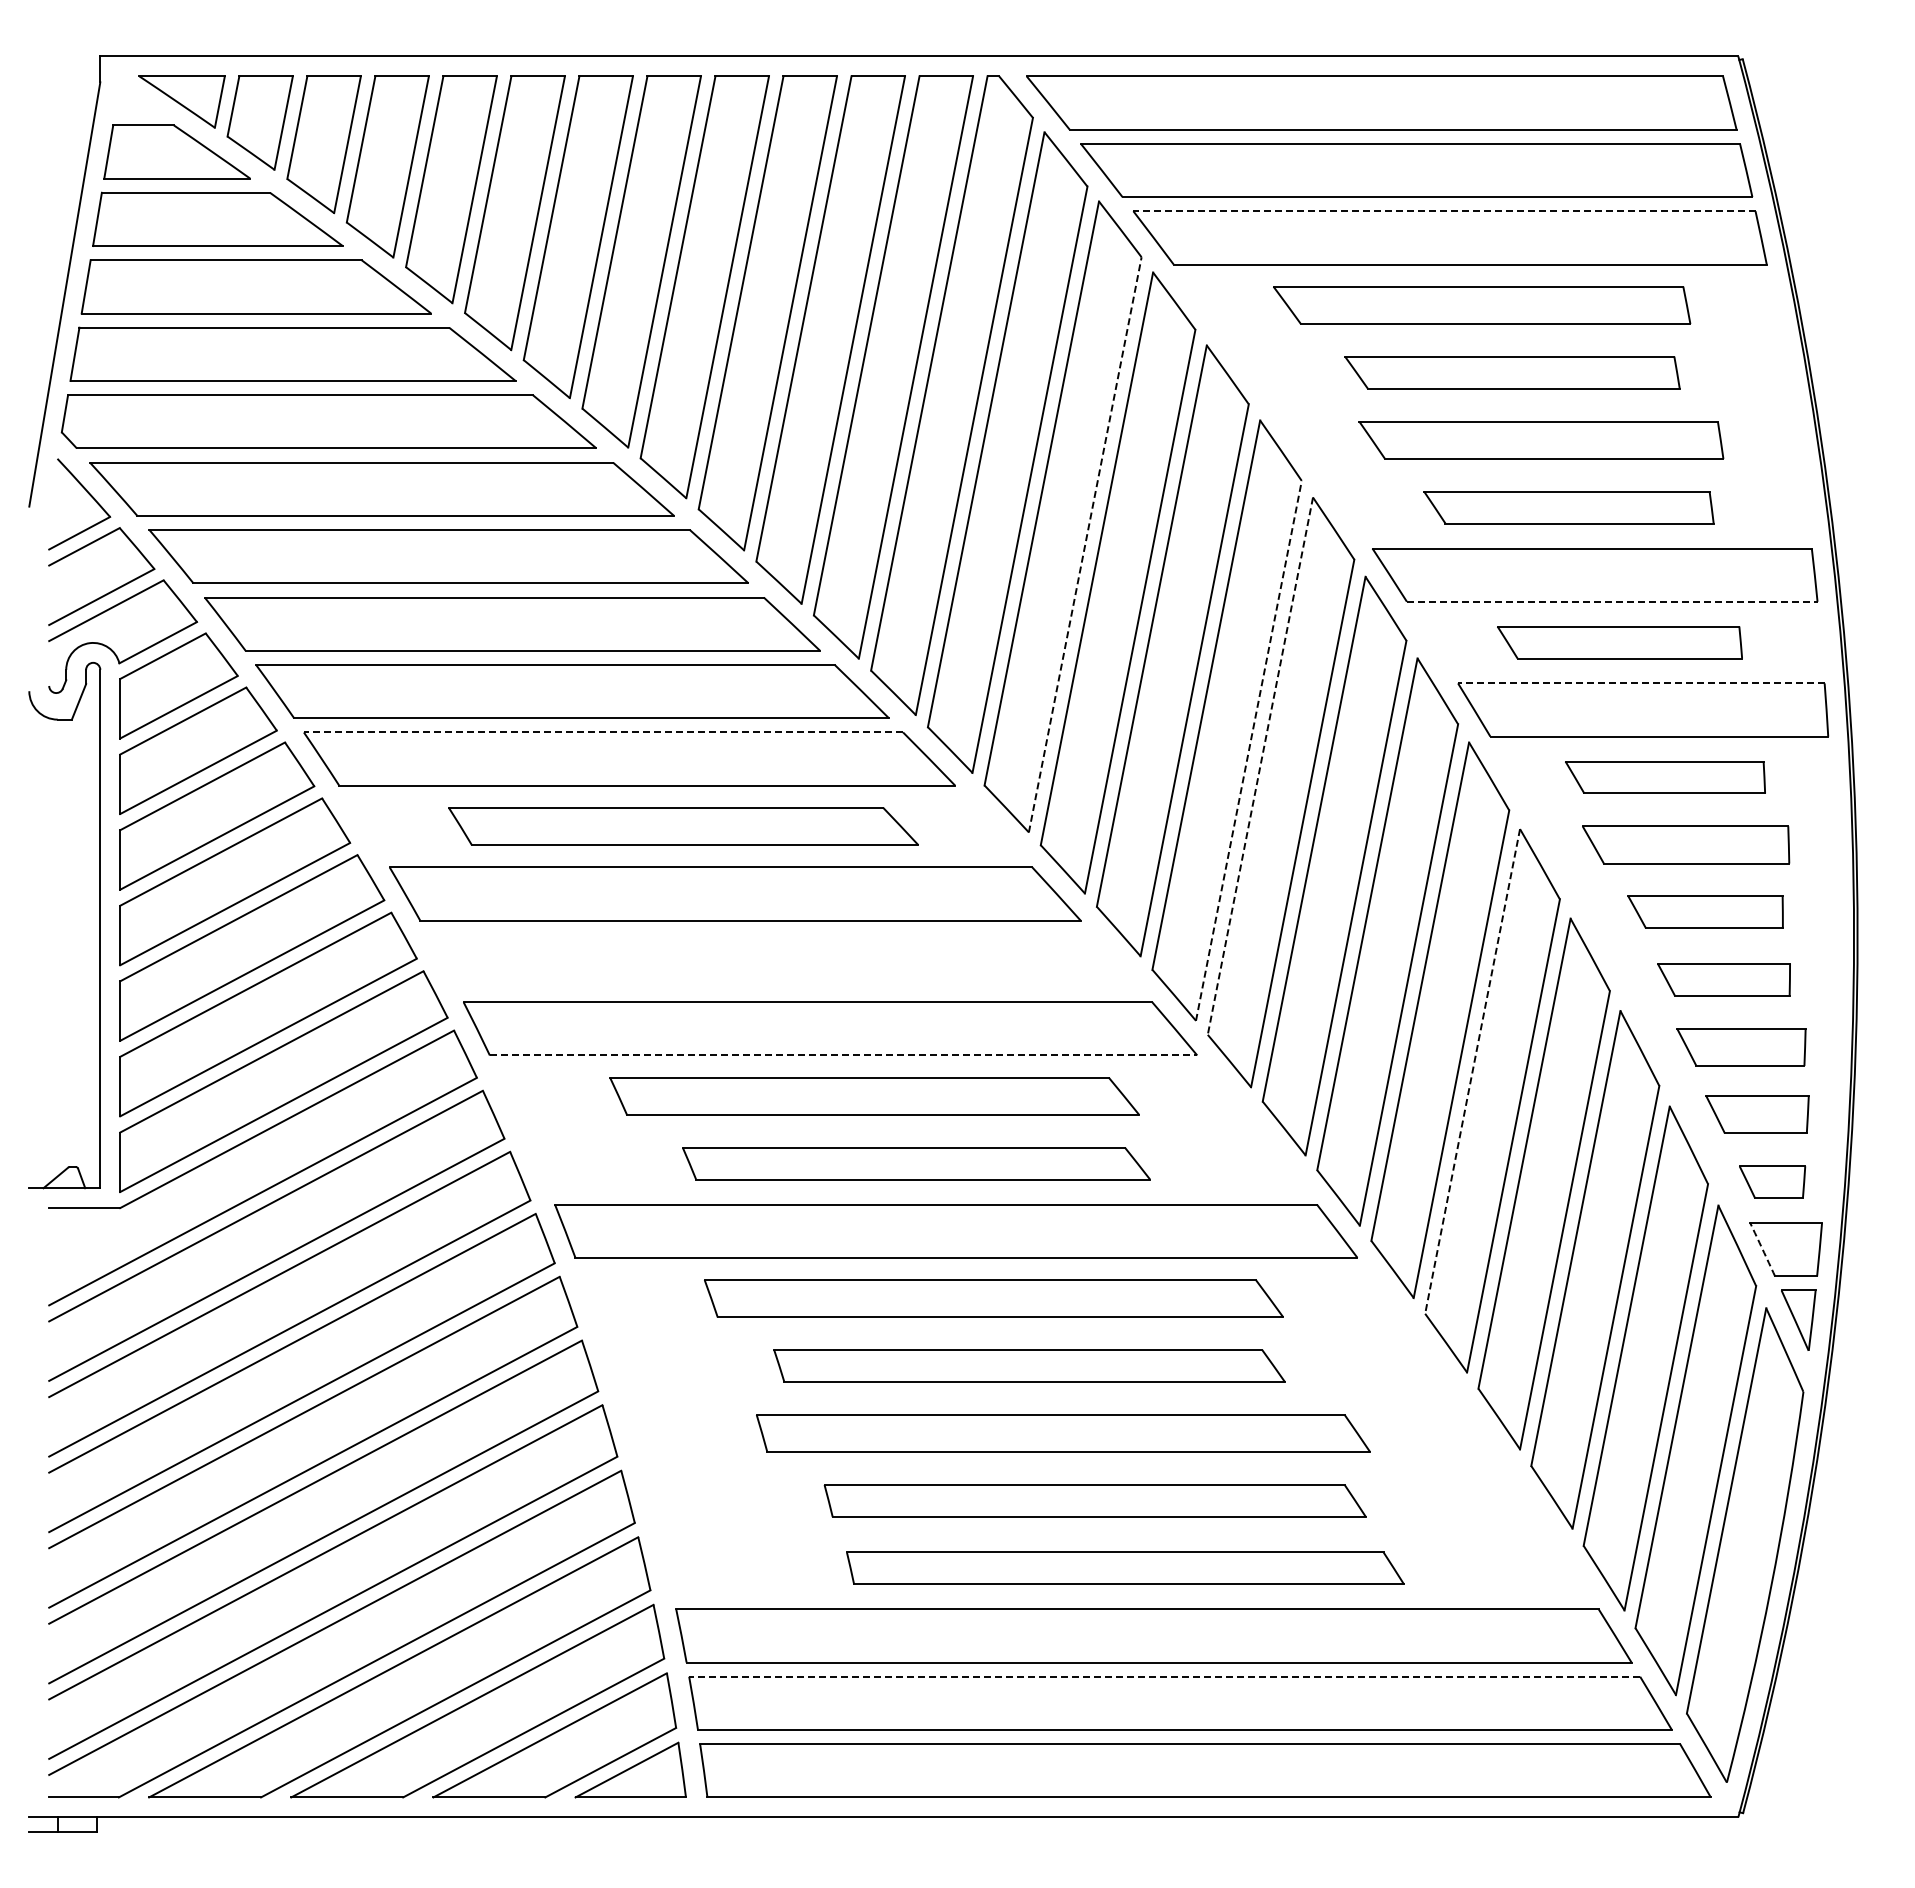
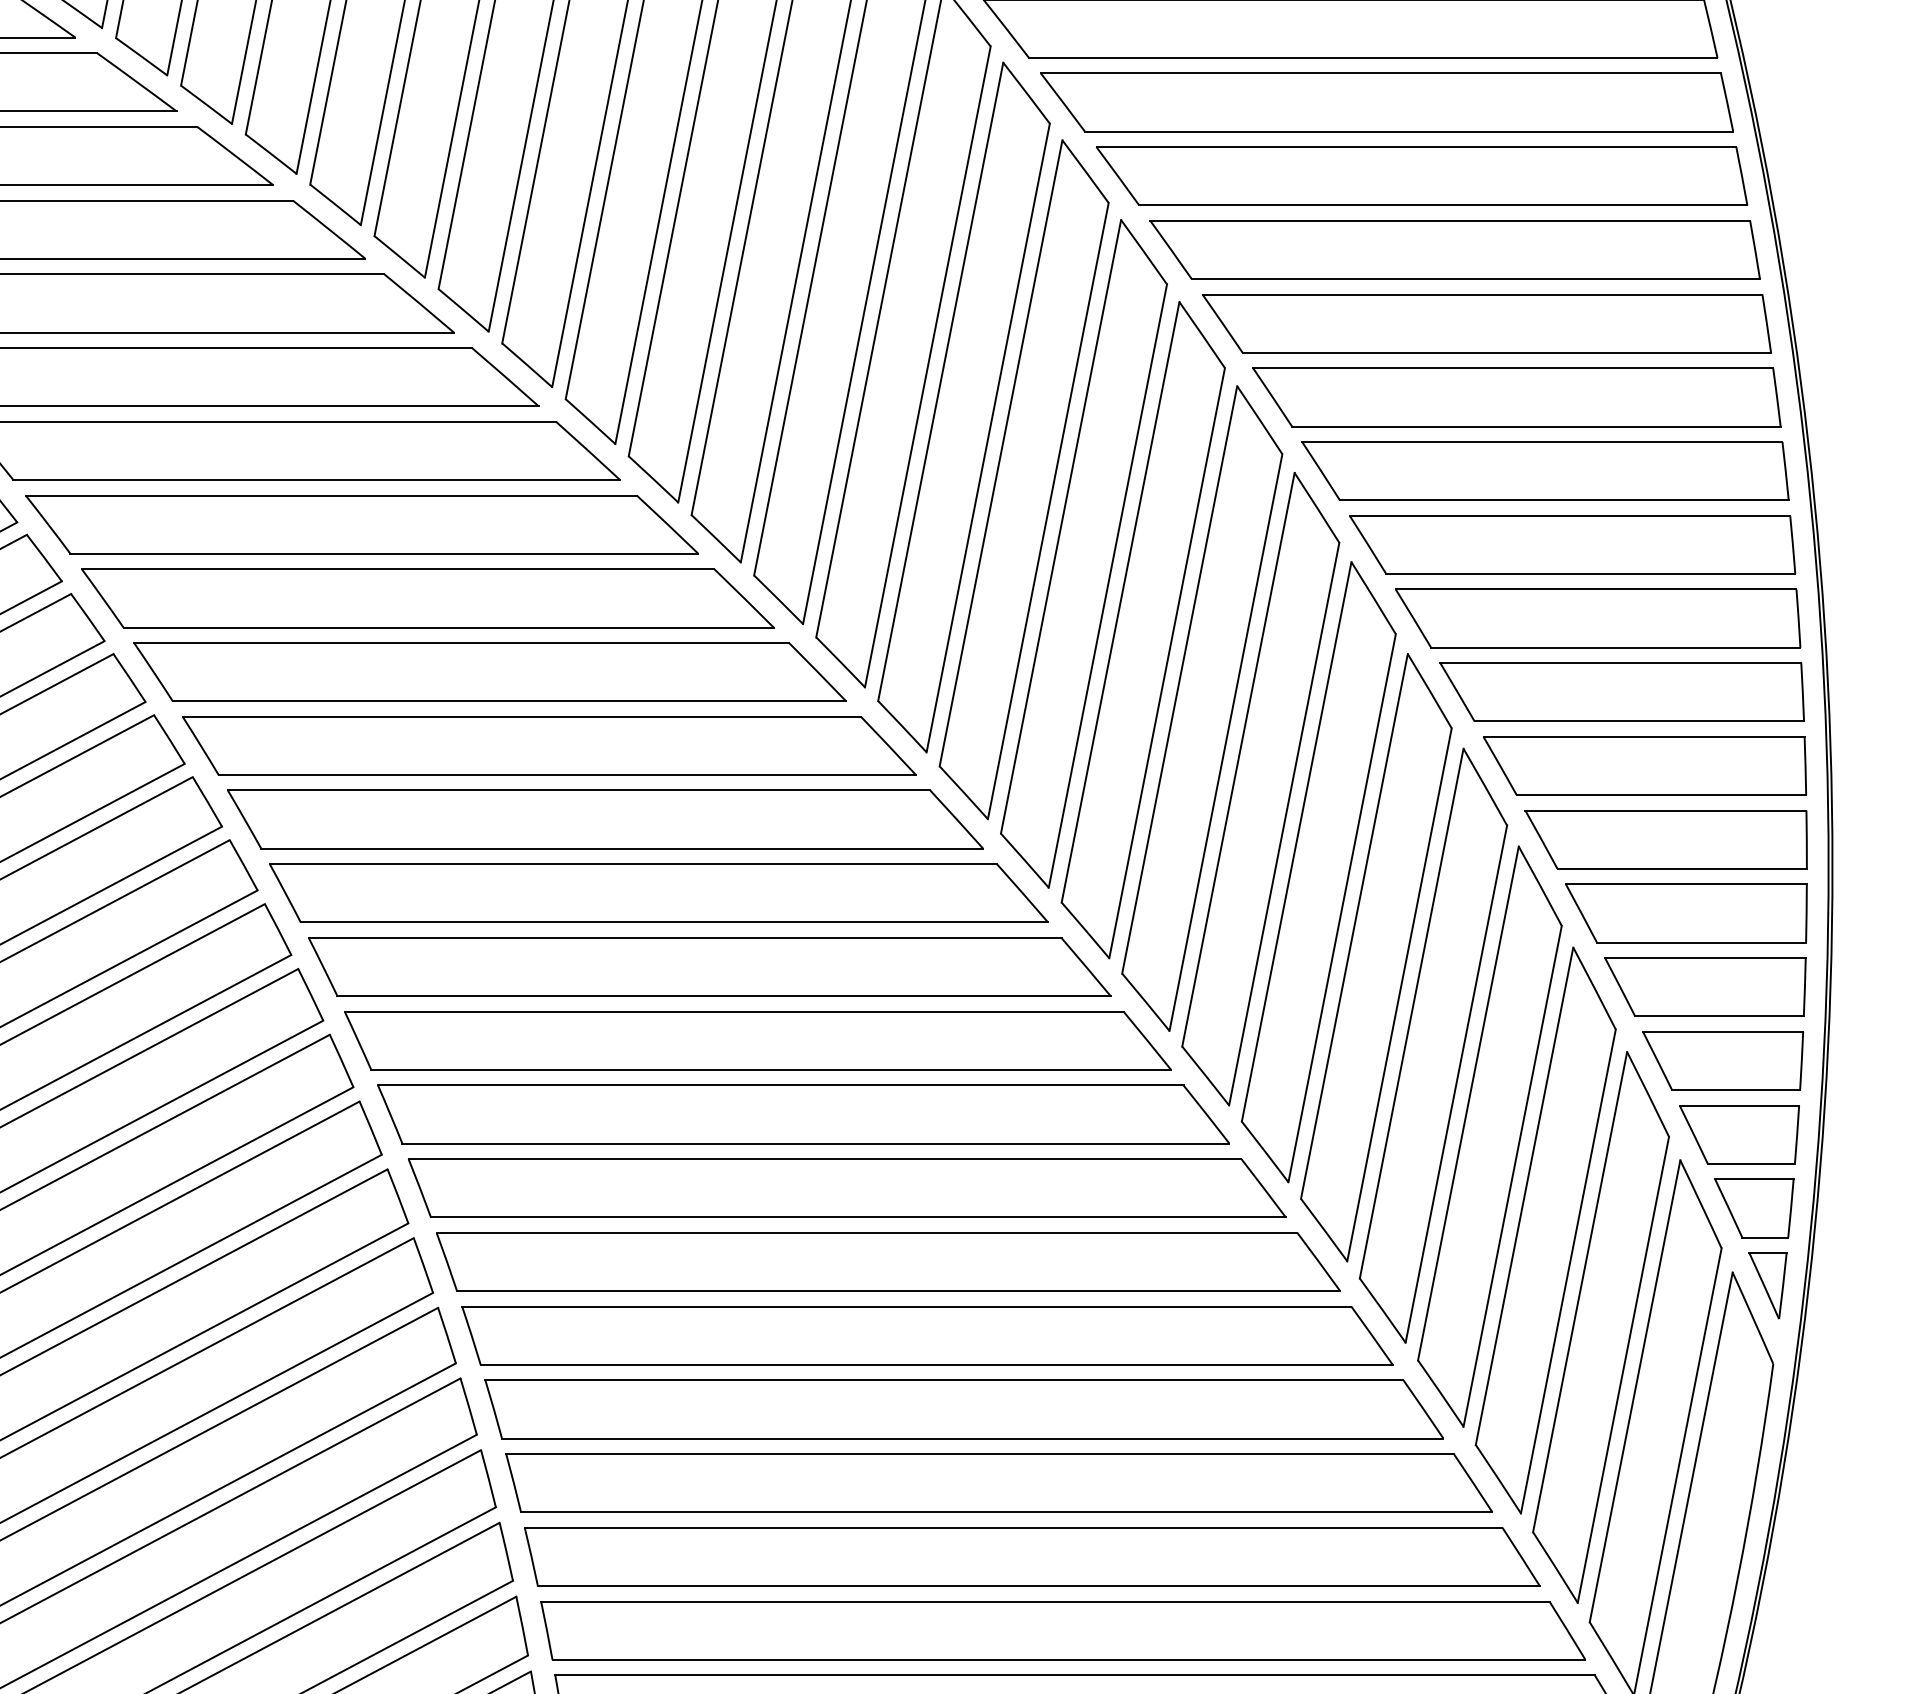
line: (1443, 211) -> (1379, 73), dashed -> solid
part: (1481, 305) -> (1421, 176), size x1.43
part: (1512, 372) -> (1455, 249), size x1.67
part: (1541, 440) -> (1486, 323), size x1.43
part: (1568, 507) -> (1516, 397), size x1.67
line: (1085, 544) -> (988, 437), dashed -> solid
line: (1612, 601) -> (1564, 499), dashed -> solid
part: (1619, 642) -> (1572, 544), size x1.67
line: (1640, 683) -> (1595, 589), dashed -> solid
line: (603, 732) -> (461, 643), dashed -> solid
line: (1248, 750) -> (1166, 662), dashed -> solid
line: (1260, 766) -> (1179, 680), dashed -> solid
part: (1665, 777) -> (1622, 692), size x1.67
part: (683, 826) -> (549, 745), size x1.43
part: (1685, 844) -> (1644, 765), size x1.43
part: (1705, 912) -> (1666, 839), size x1.67
part: (783, 961) -> (658, 893), added
part: (1723, 979) -> (1685, 913), size x1.67
part: (1741, 1047) -> (1705, 987), size x1.43
line: (843, 1055) -> (723, 996), dashed -> solid
line: (1472, 1071) -> (1411, 1013), dashed -> solid
part: (874, 1096) -> (757, 1041), size x1.43
part: (1757, 1114) -> (1723, 1060), size x1.43
part: (916, 1163) -> (803, 1114), size x1.67
part: (1772, 1182) -> (1739, 1135), size x1.67
arc: (1762, 1249) -> (1728, 1208), dashed -> solid
part: (993, 1298) -> (887, 1261), size x1.43
part: (1029, 1365) -> (927, 1335), size x1.67
part: (1063, 1433) -> (964, 1409), size x1.43
part: (1094, 1500) -> (998, 1482), size x1.67
part: (1125, 1568) -> (1032, 1556), size x1.67
line: (1164, 1676) -> (1074, 1675), dashed -> solid

